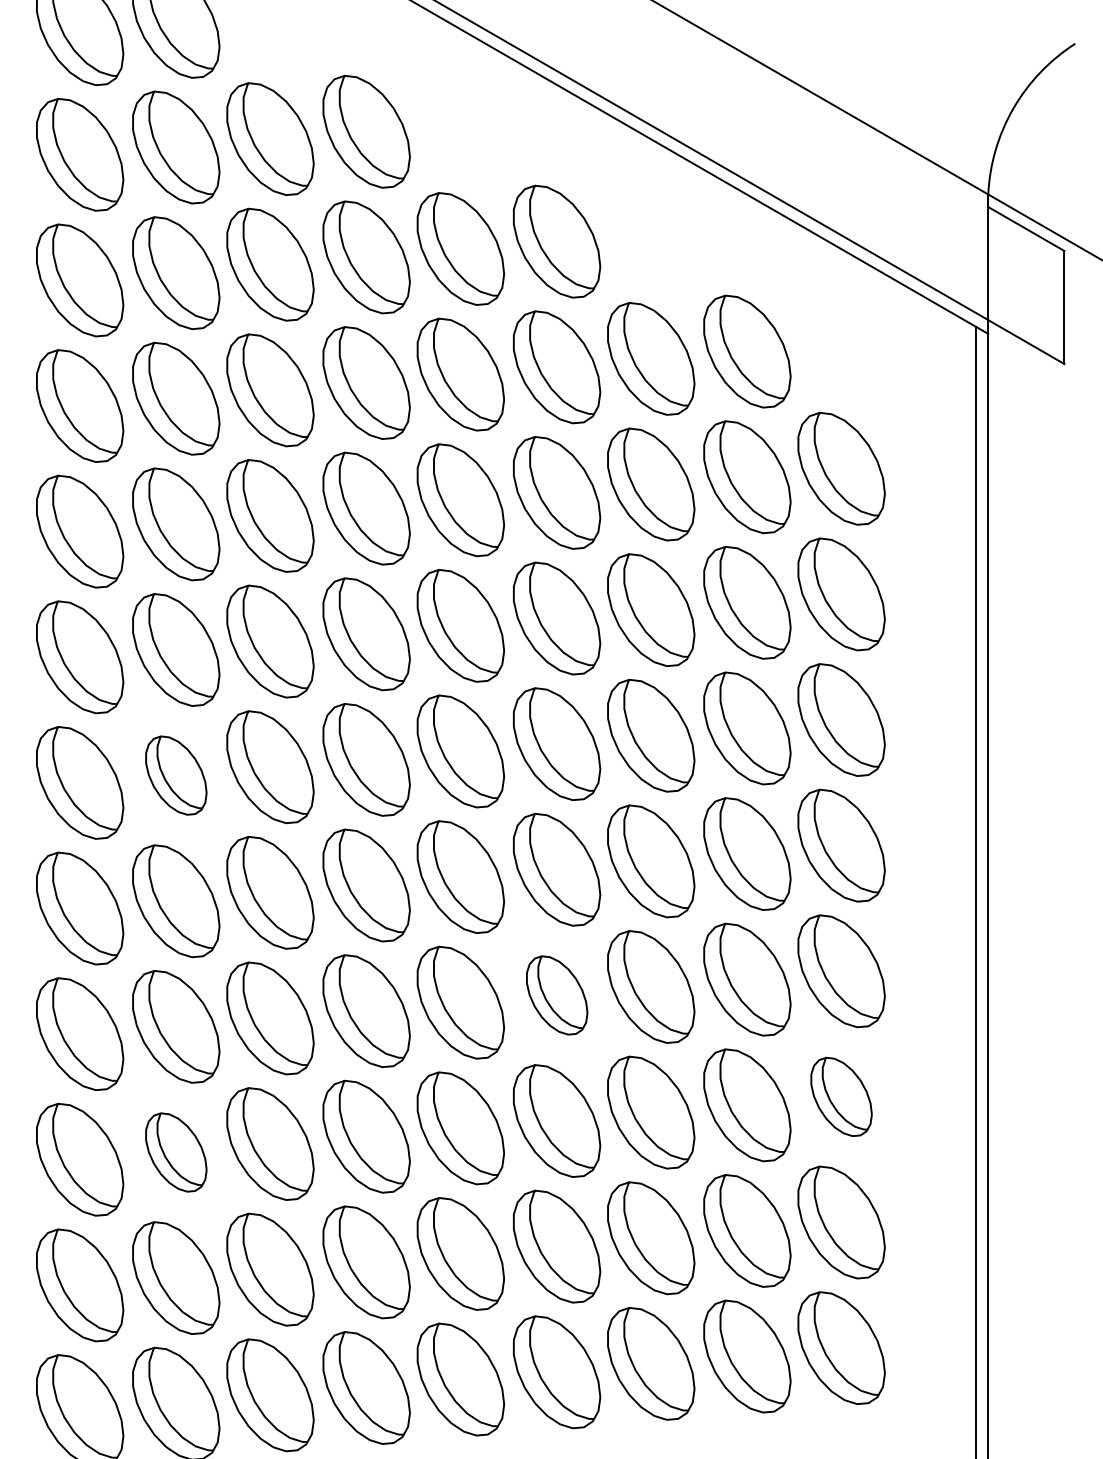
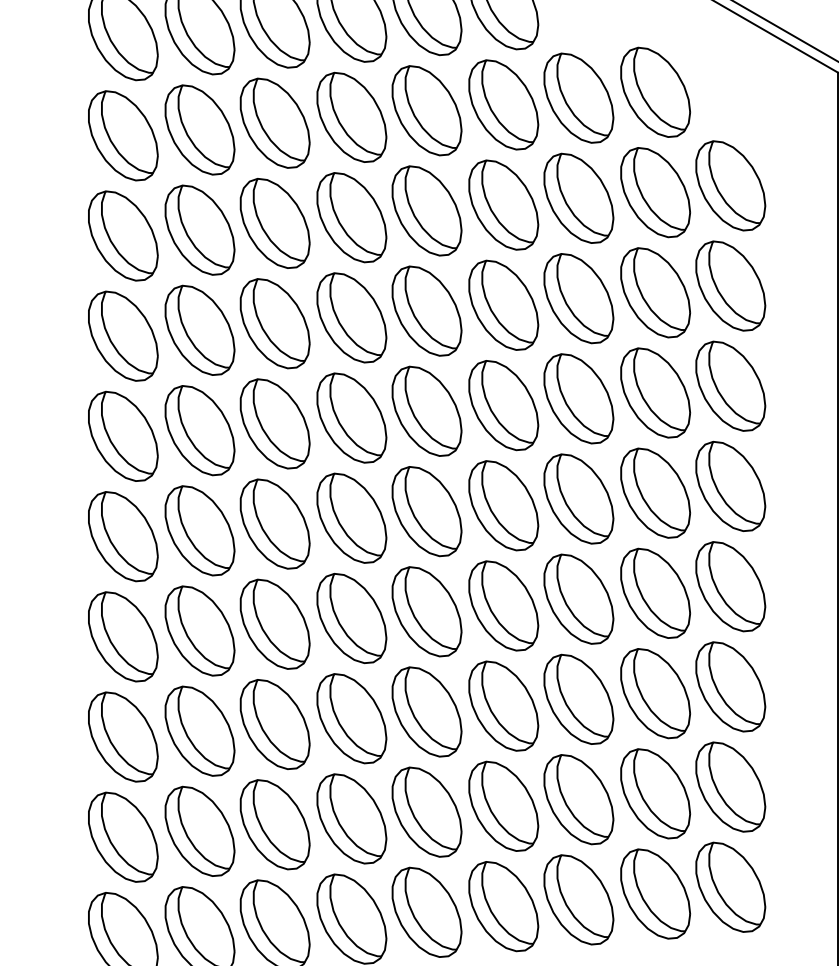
part: (176, 775) -> (200, 430), size x1.43
part: (557, 995) -> (504, 606), size x1.43
part: (841, 1096) -> (730, 686), size x1.43
part: (176, 1152) -> (200, 731), size x1.43

